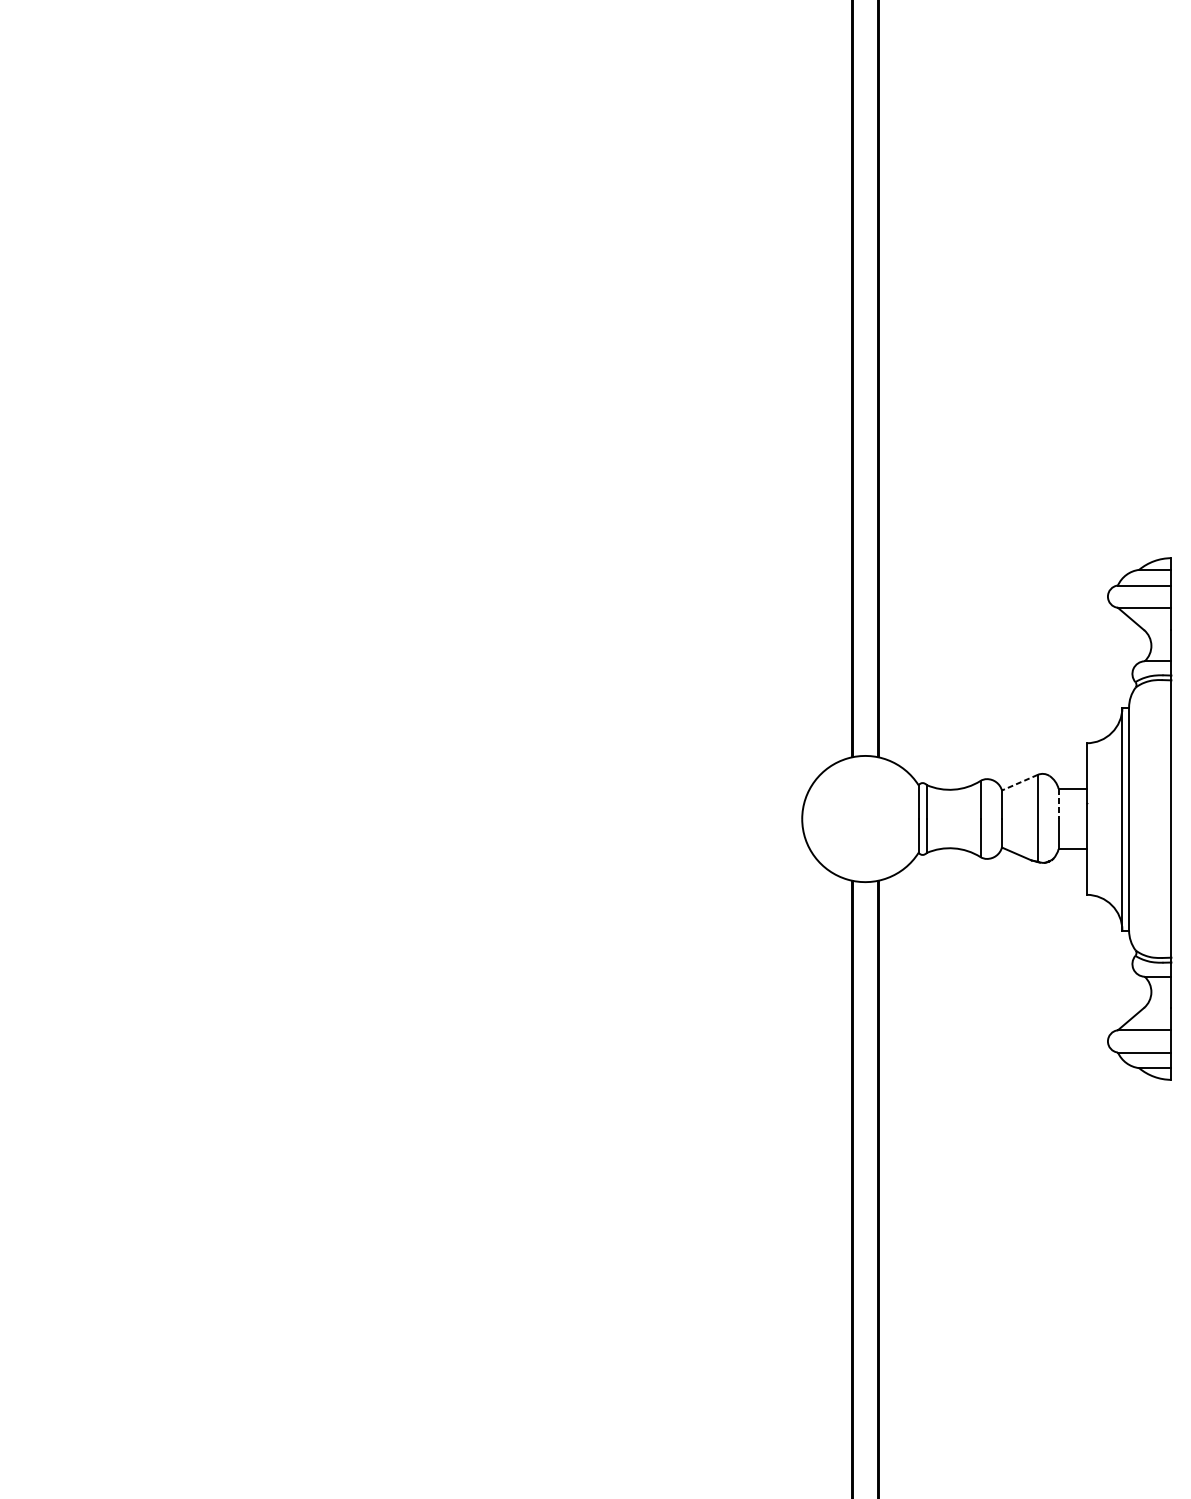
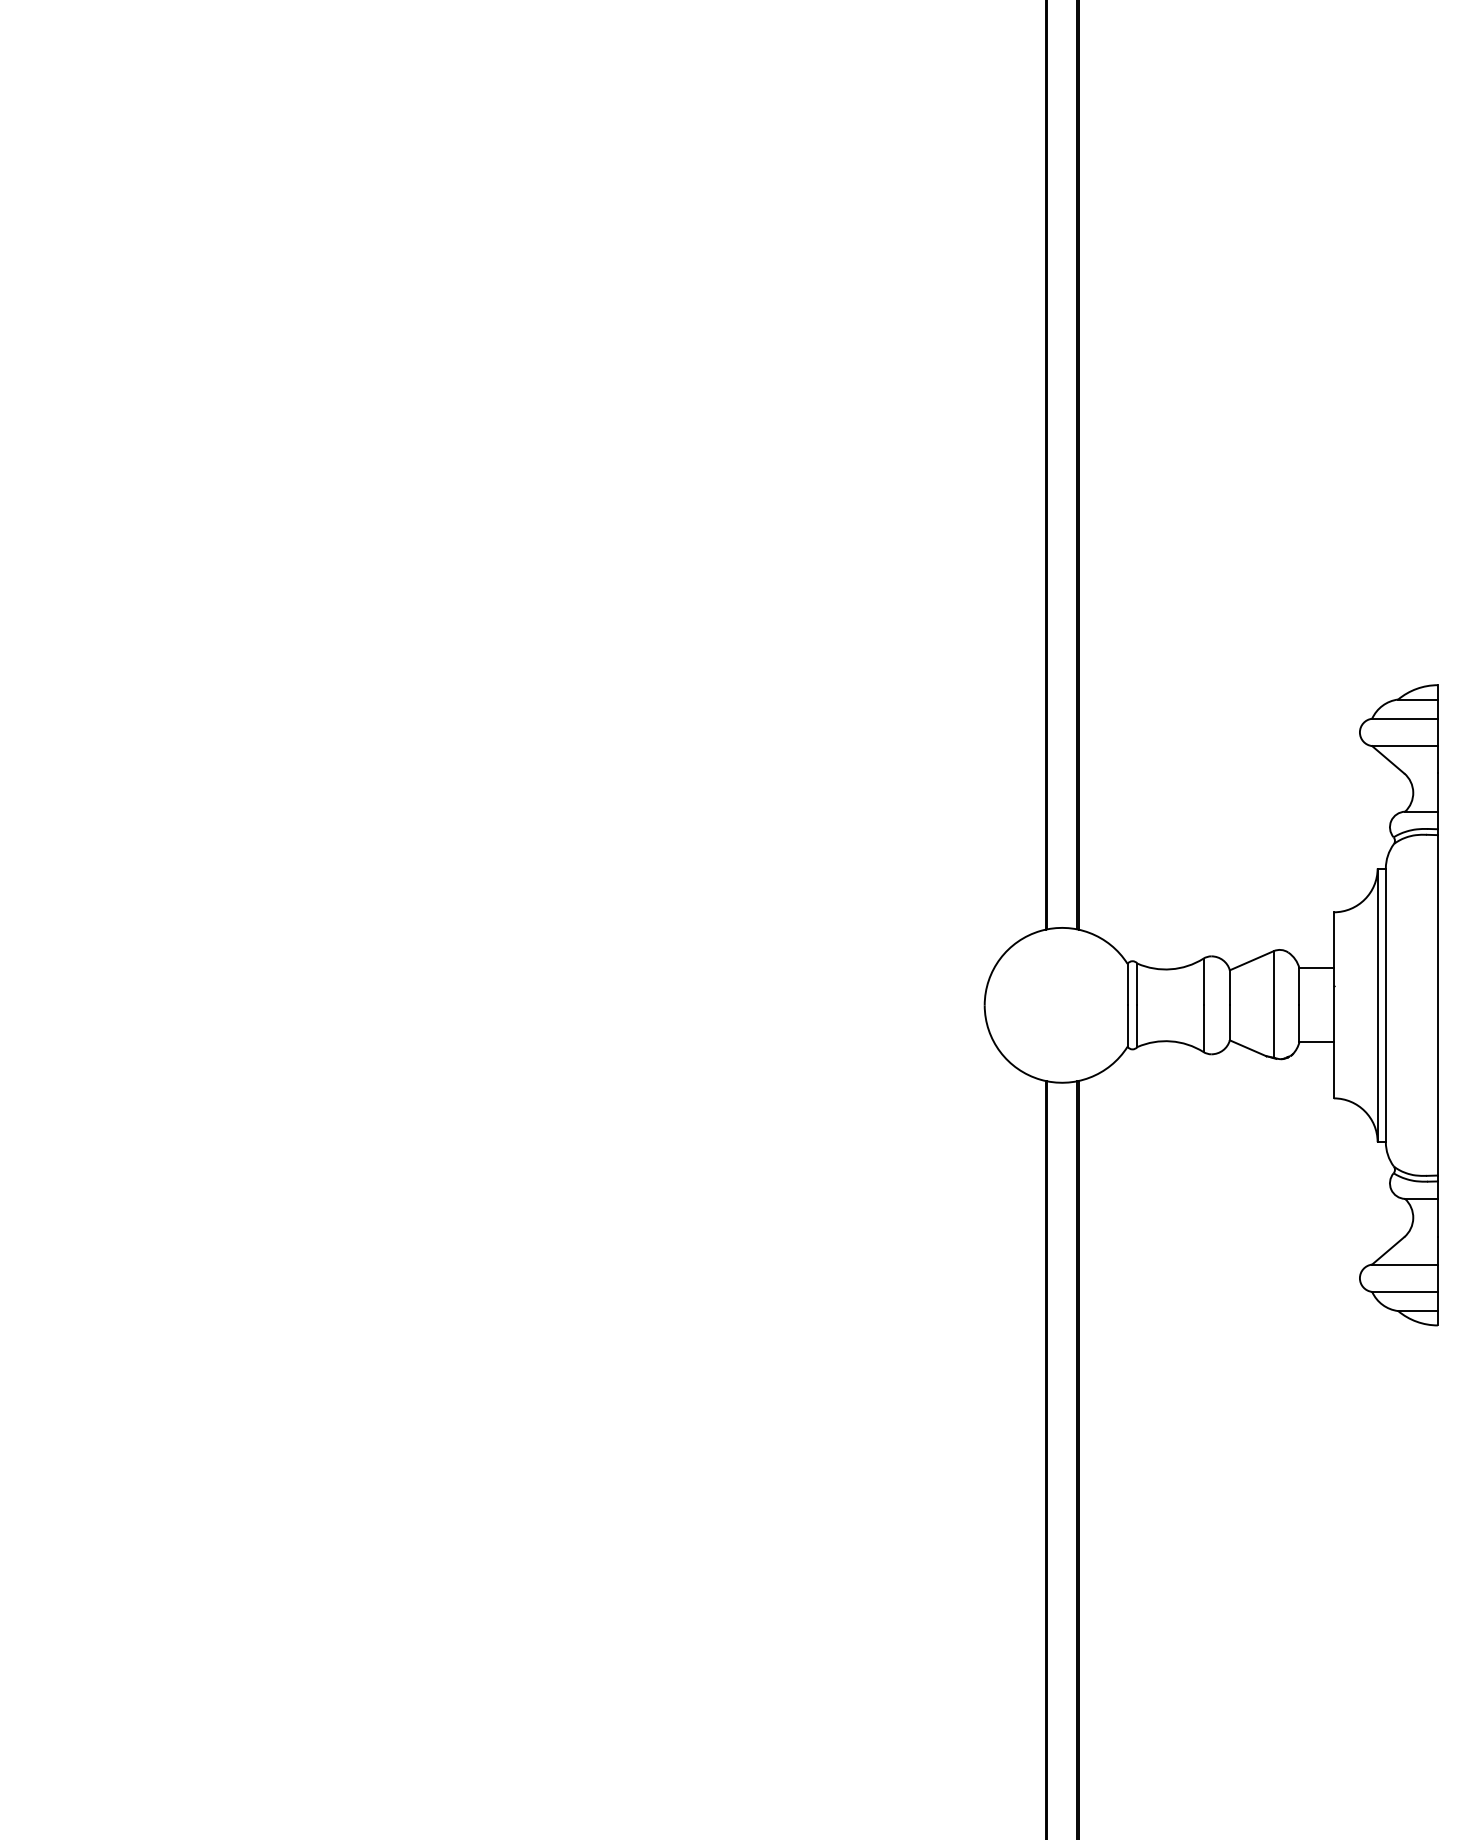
line: (1019, 782) -> (1251, 960), dashed -> solid
line: (1058, 804) -> (1299, 987), dashed -> solid

